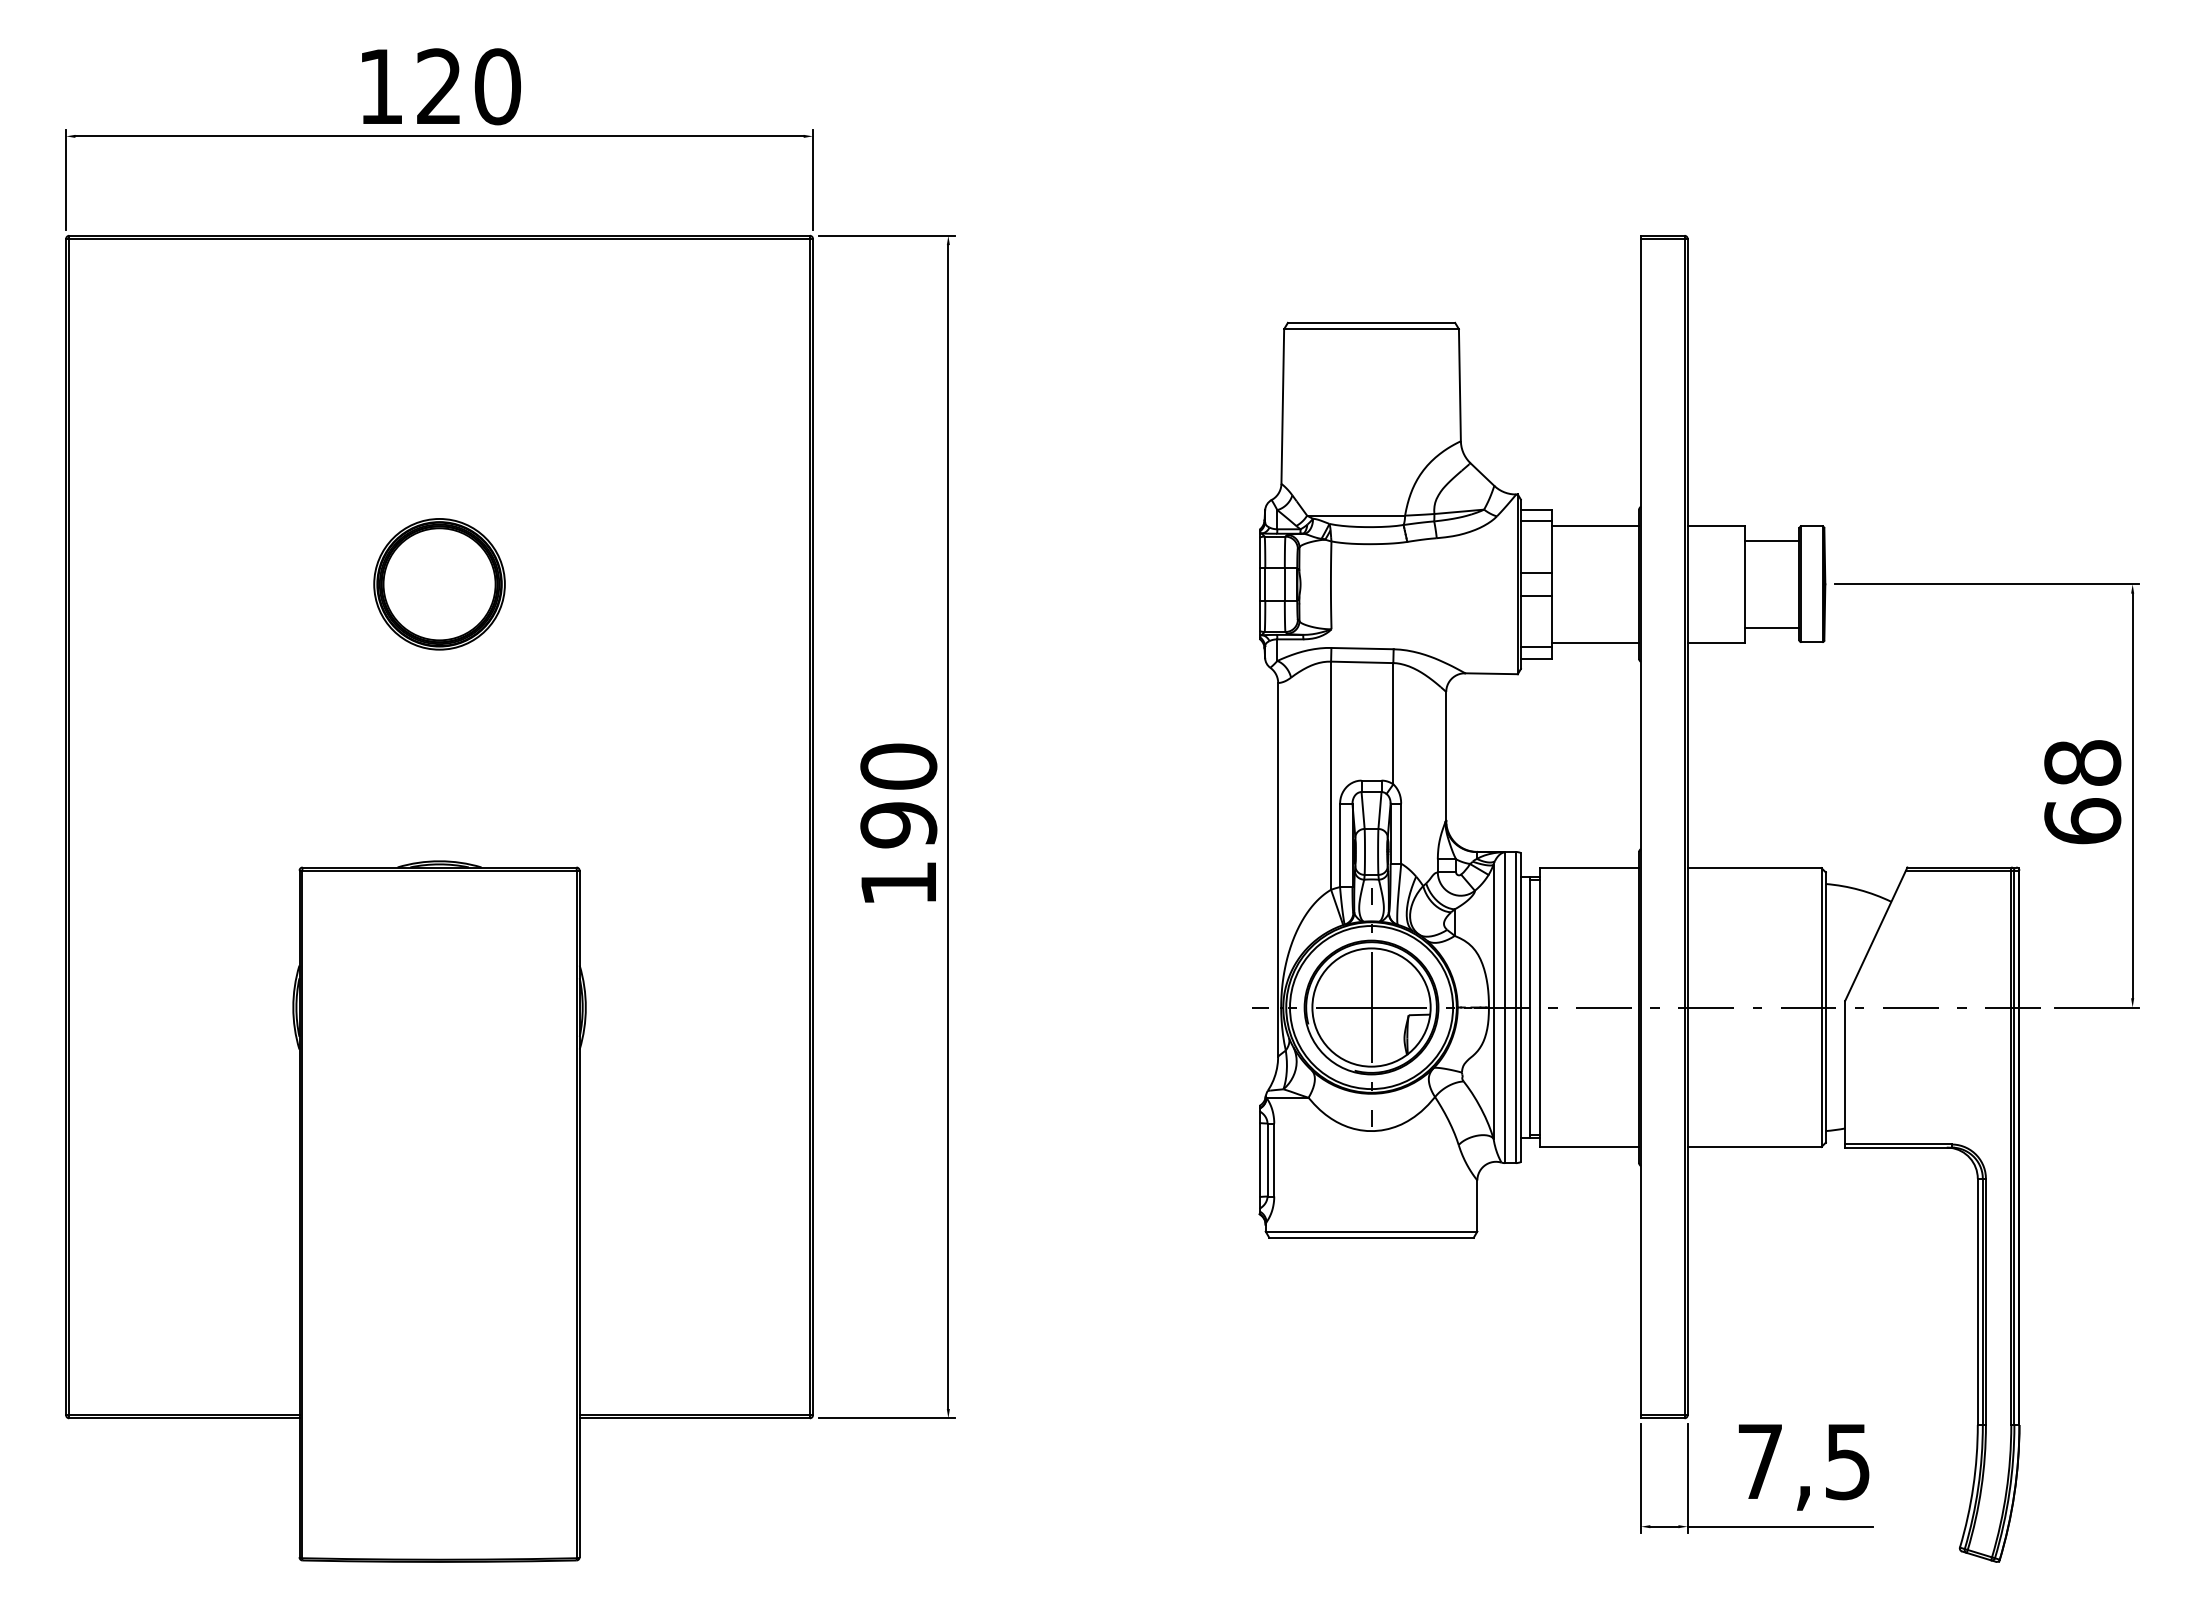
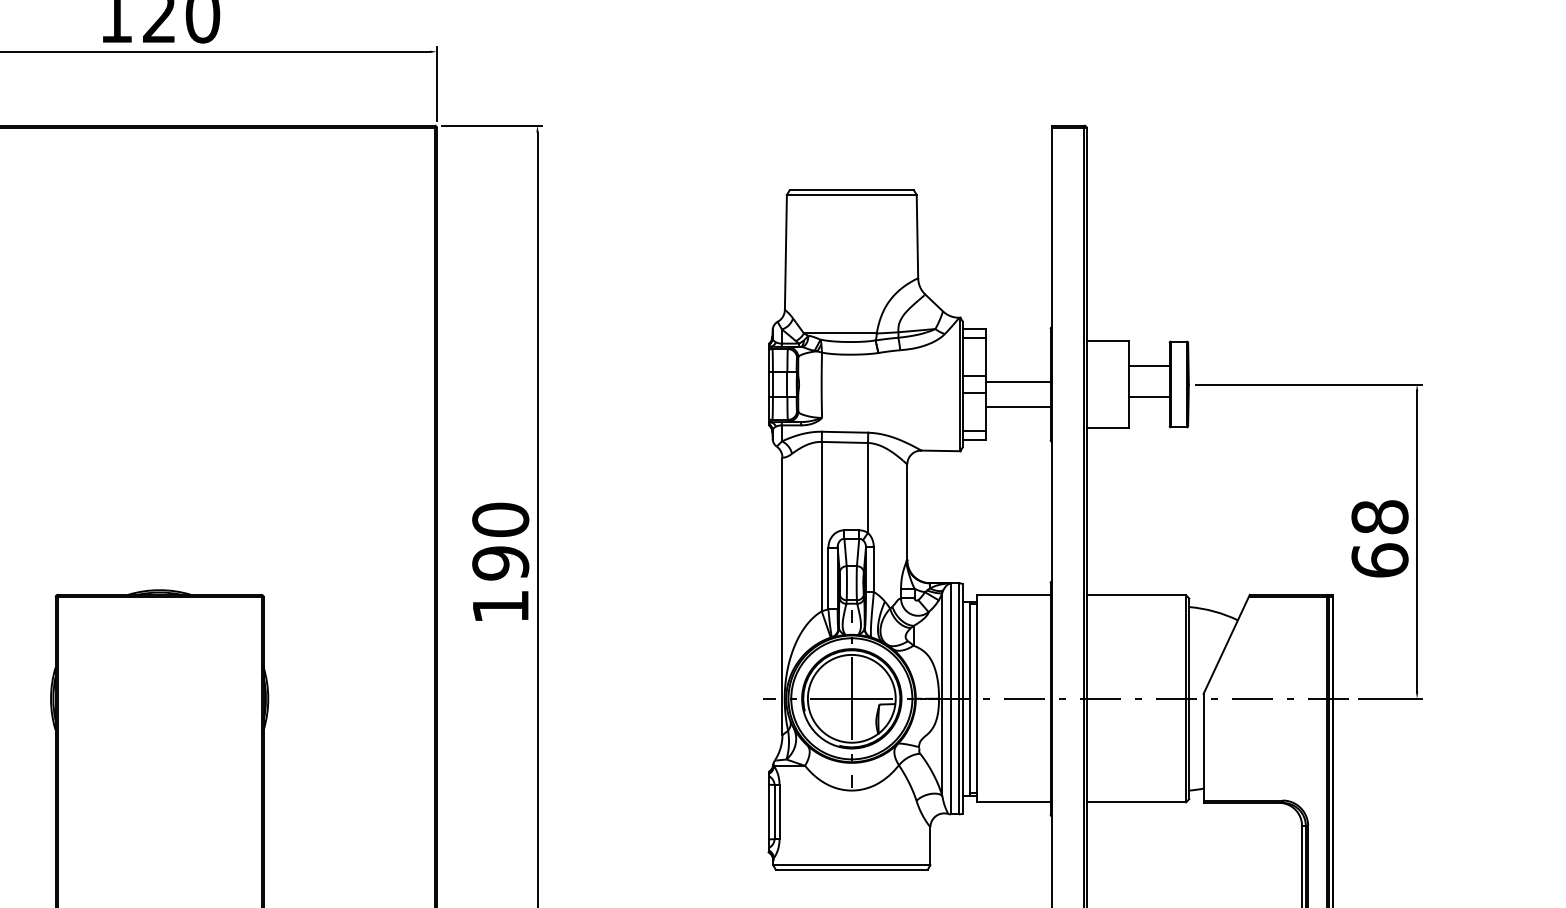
line: (1595, 526) -> (1018, 406), moved
line: (1771, 540) -> (1148, 397), moved
part: (439, 584) -> (159, 384), removed
line: (1771, 627) -> (1148, 366), moved
line: (1595, 642) -> (1018, 381), moved

